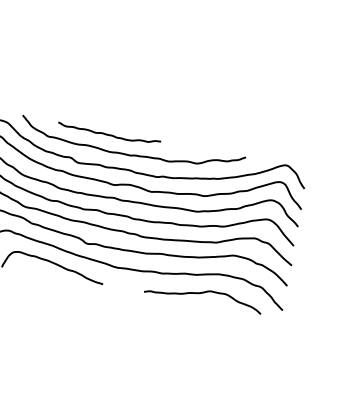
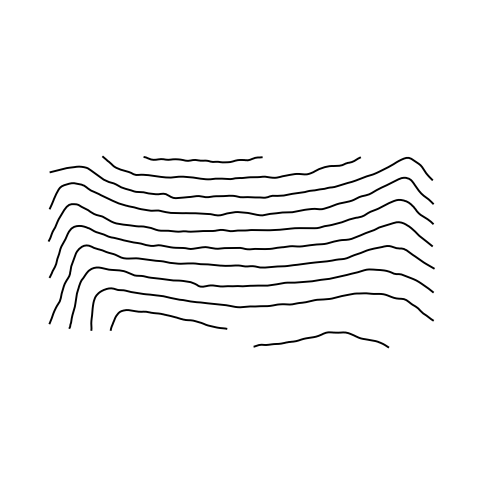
curve: (203, 293) -> (320, 336), moved

